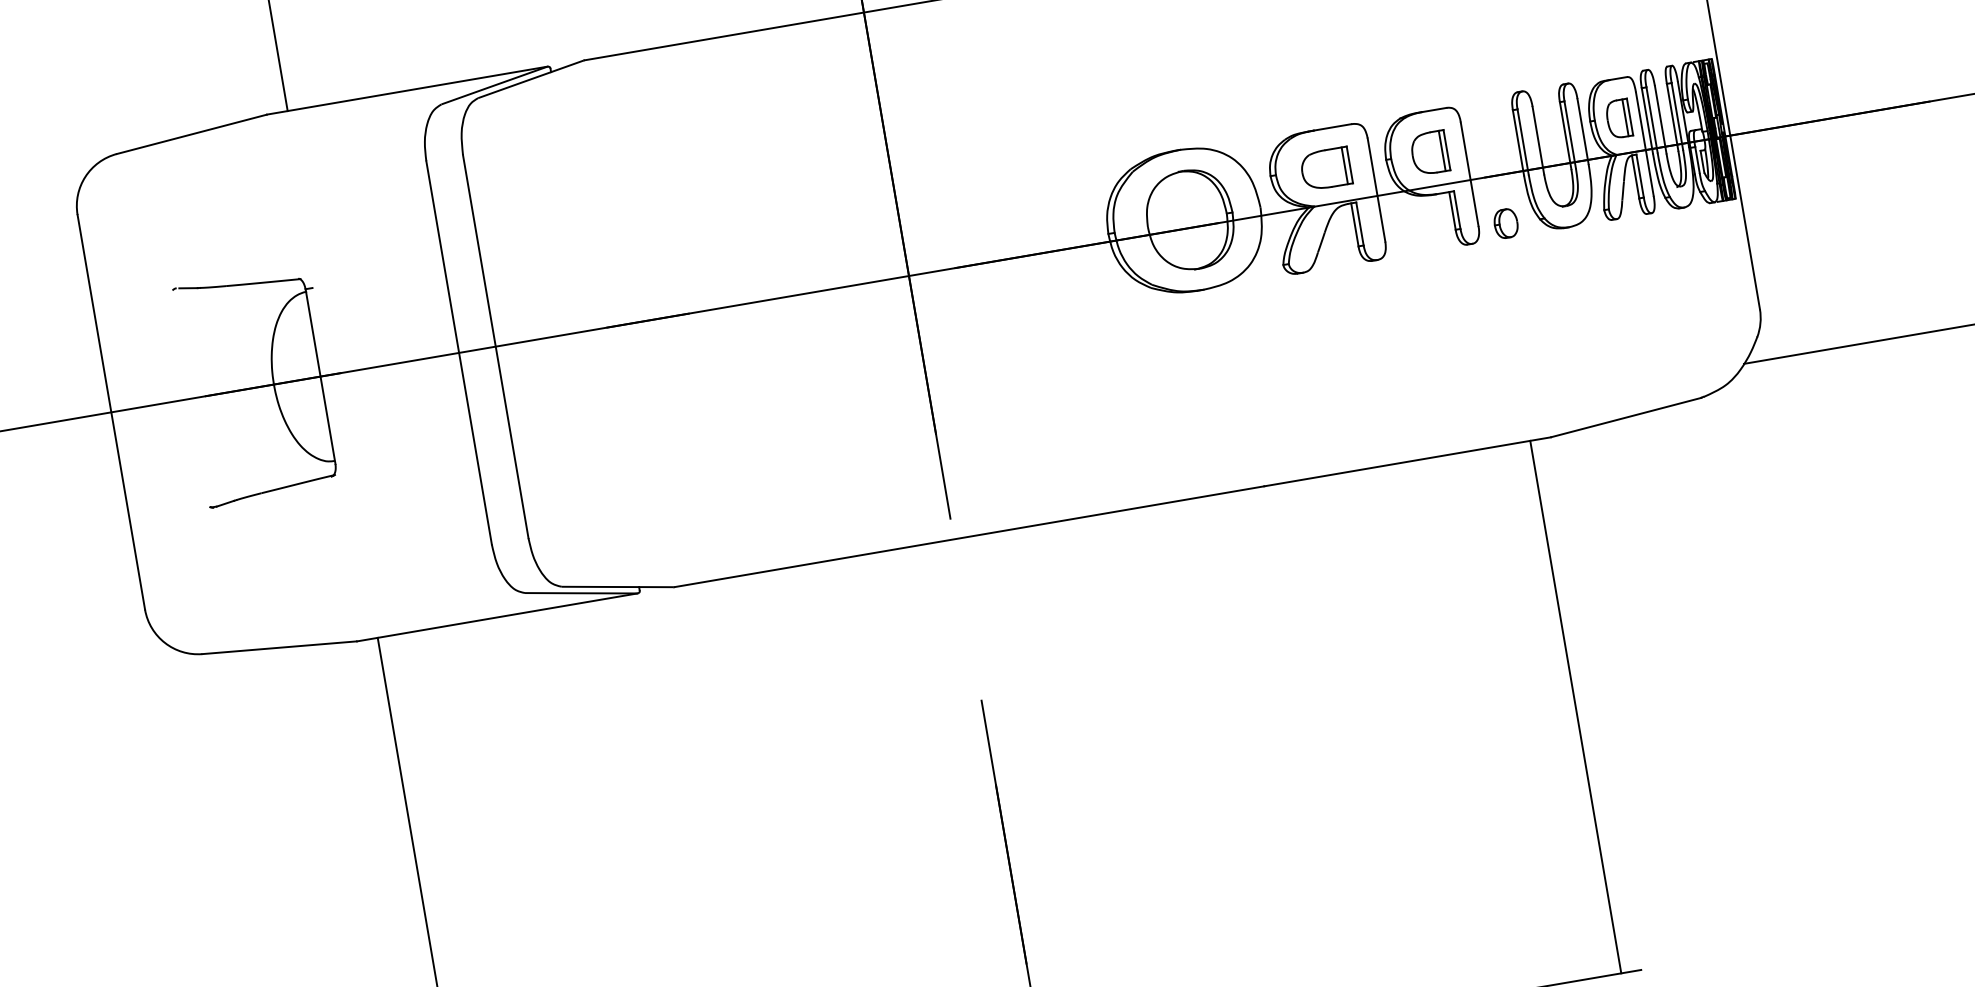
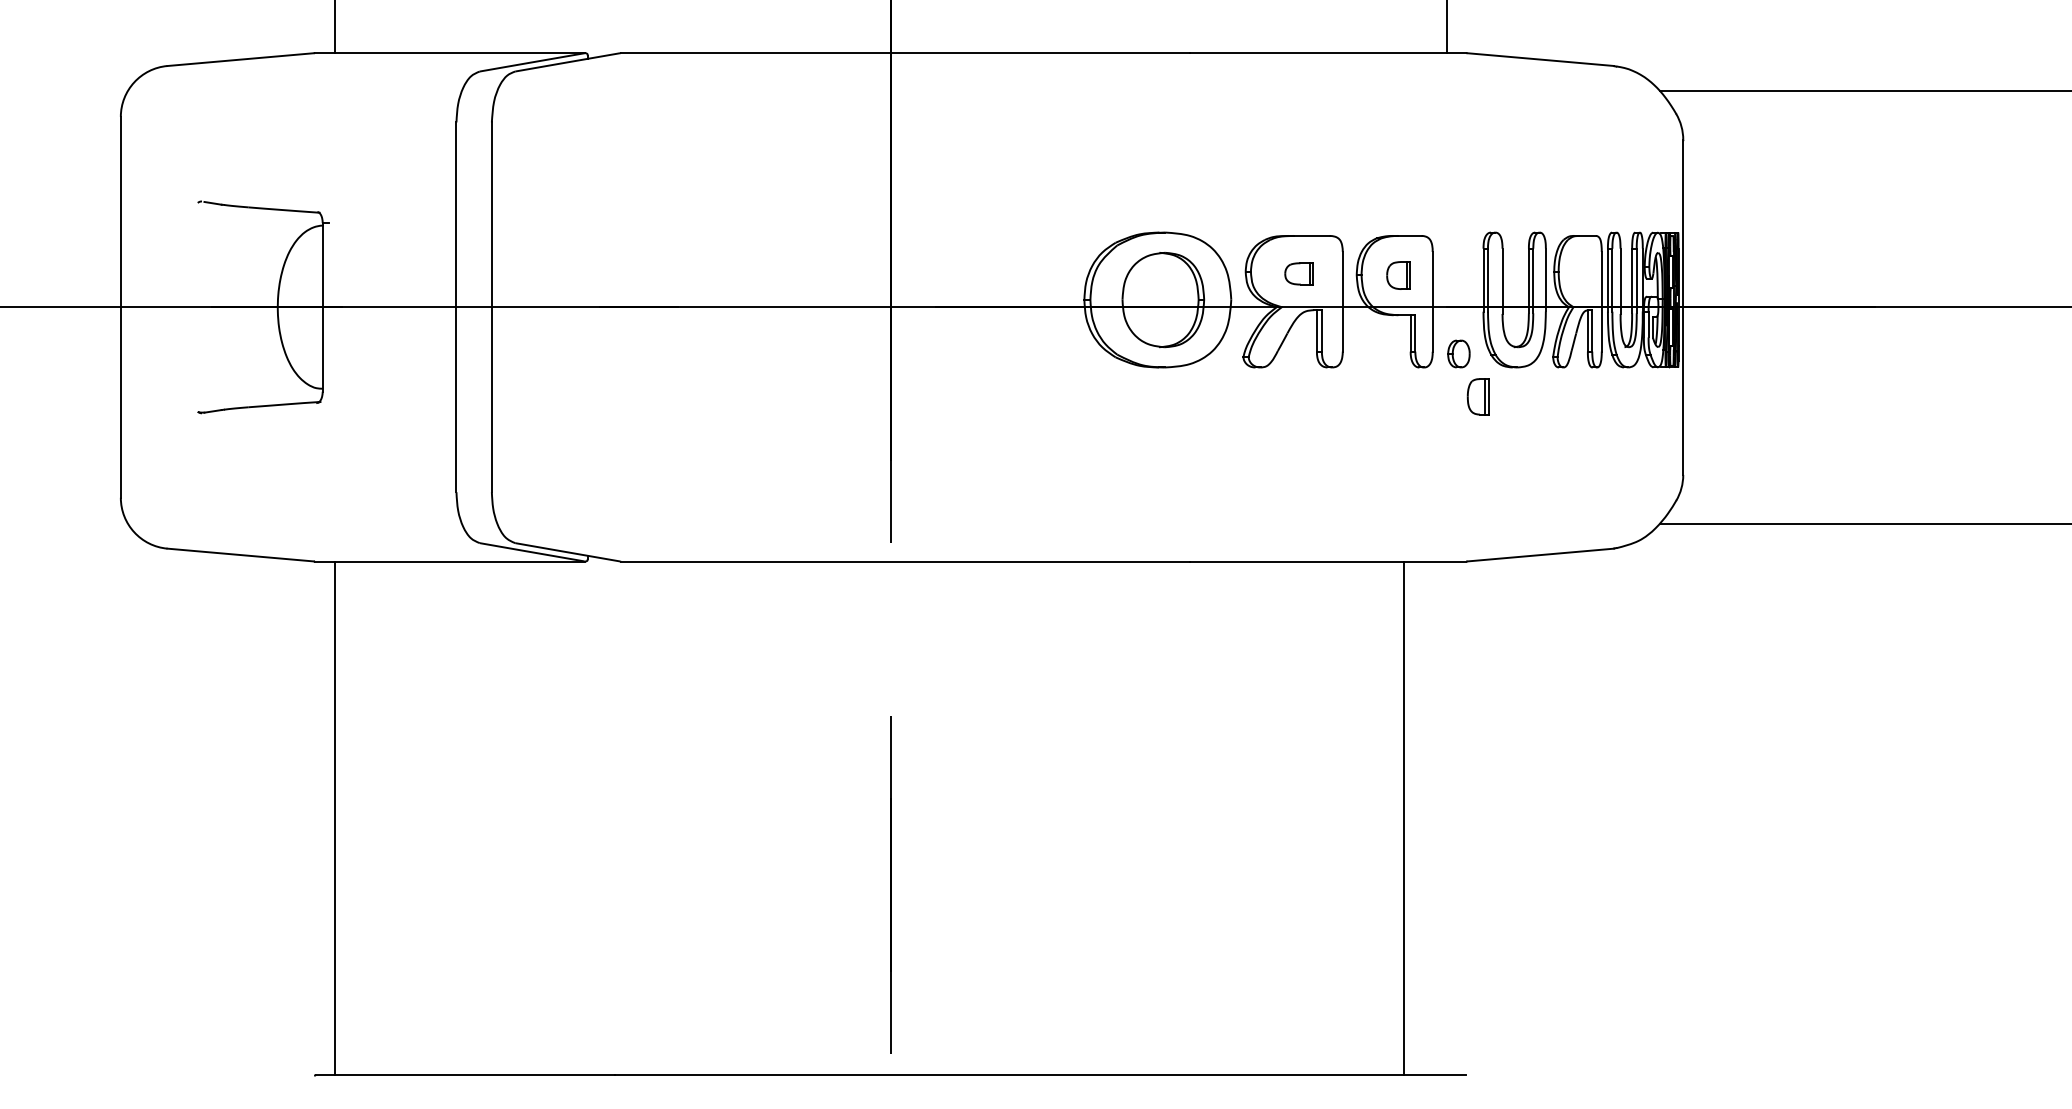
part: (1617, 118) -> (1477, 396), moved
part: (1429, 153) -> (1398, 275), size x0.7
part: (1325, 168) -> (1298, 273), size x0.6
line: (1575, 707) -> (1403, 818), moved

